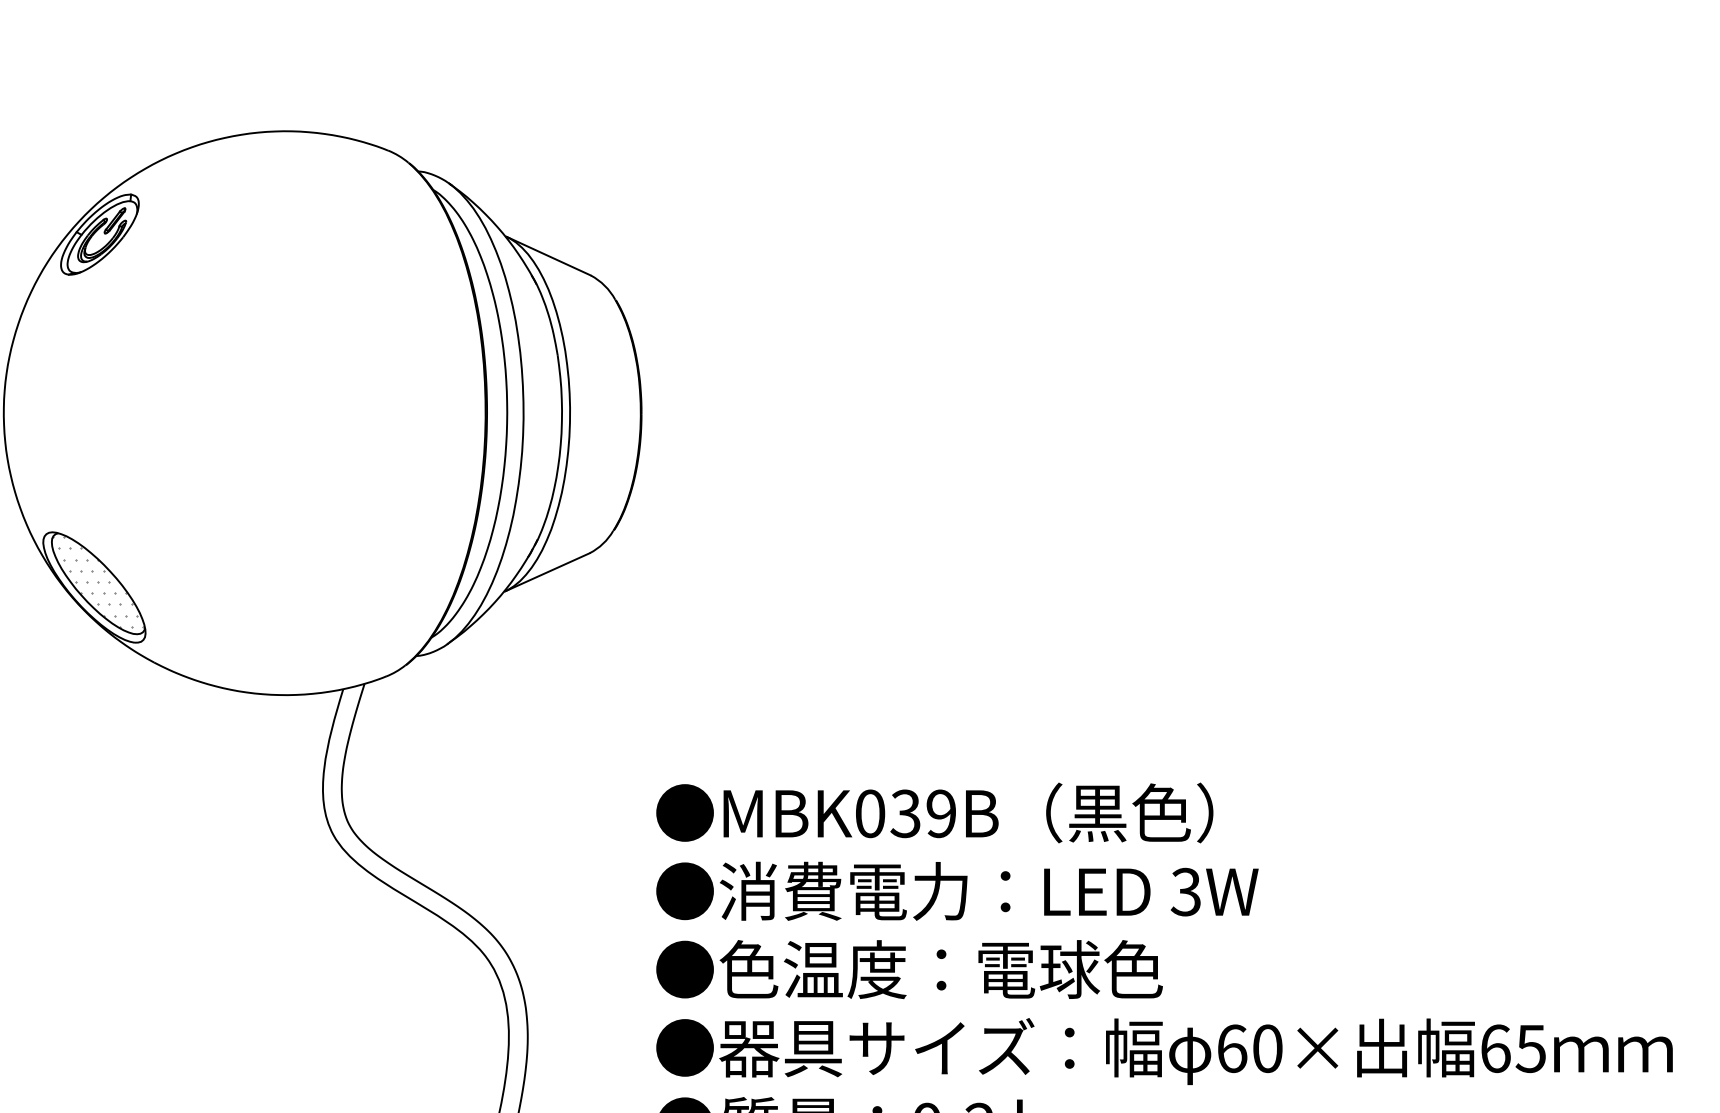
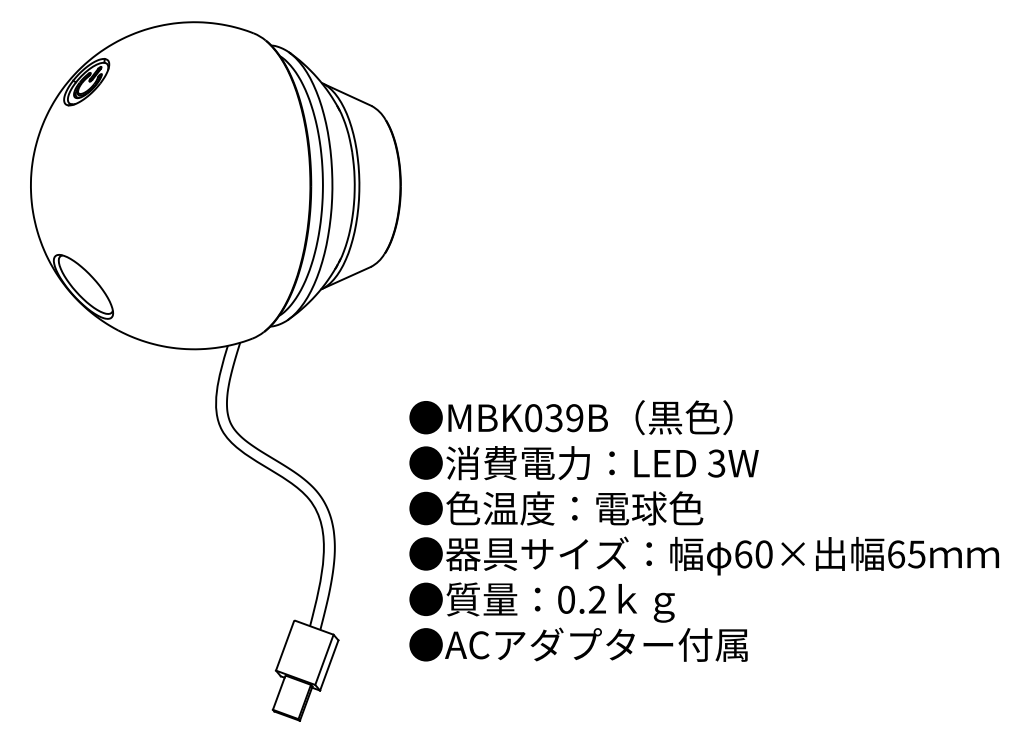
hatch: (97, 581) -> (85, 283), removed

